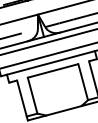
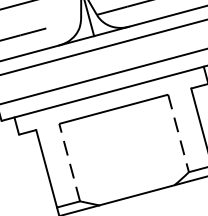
line: (83, 82) -> (179, 134), solid -> dashed
line: (32, 95) -> (69, 162), solid -> dashed

